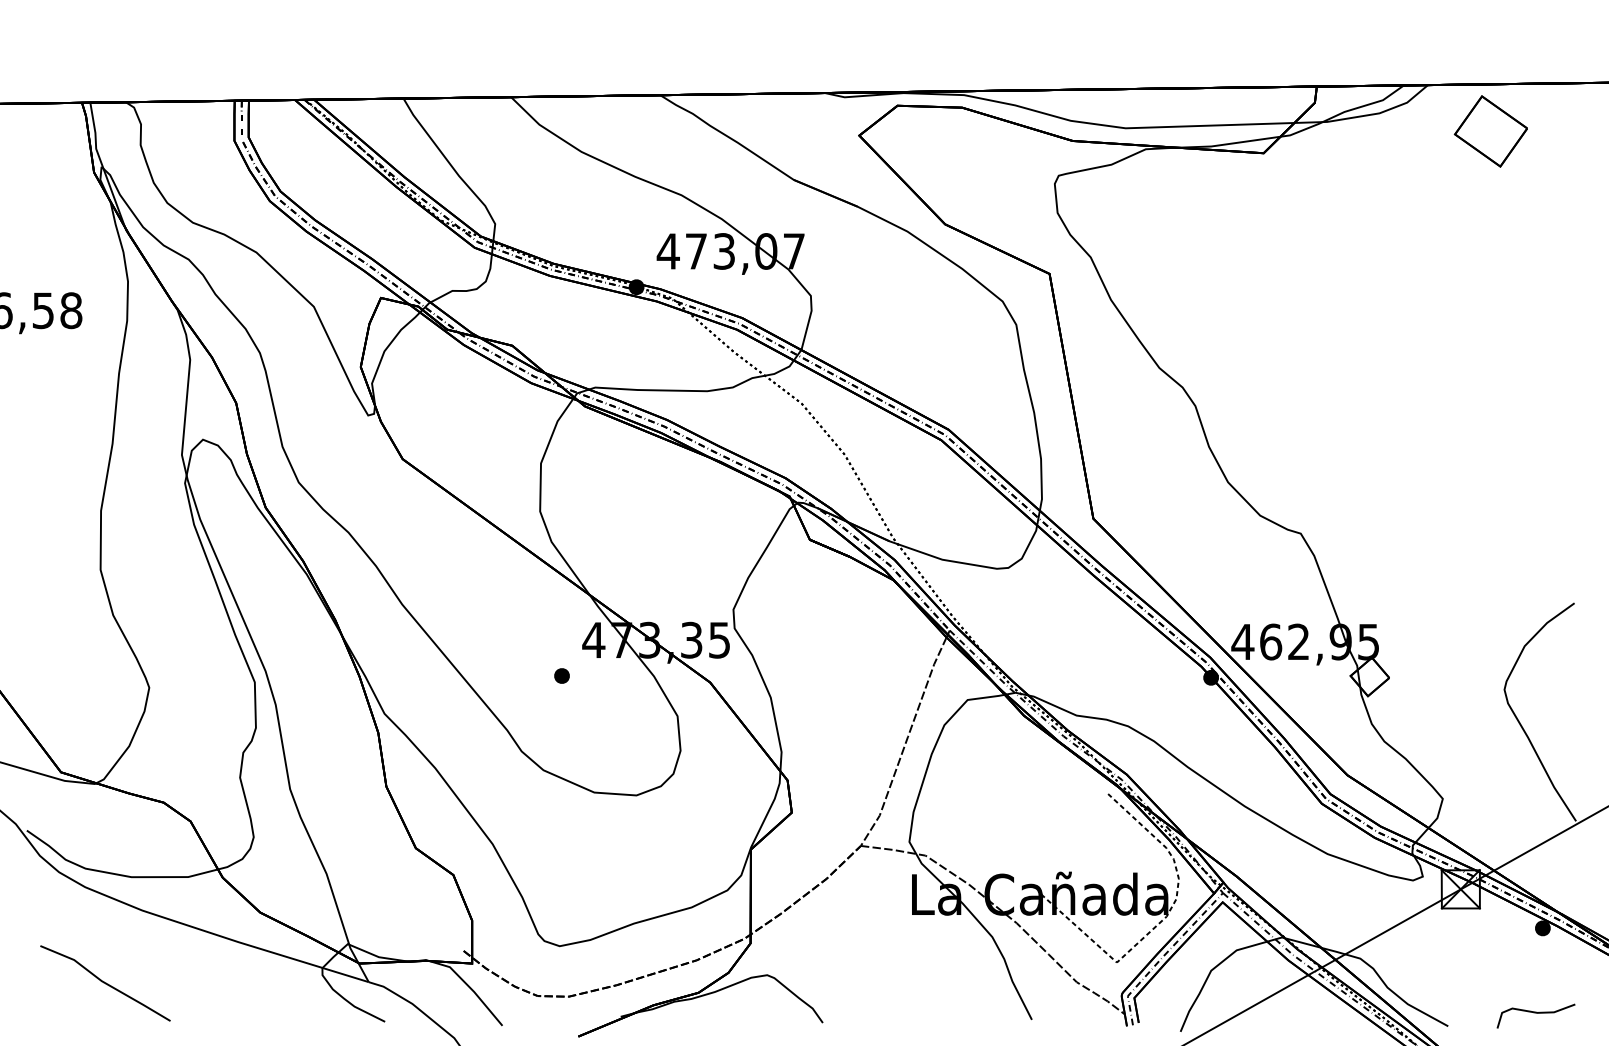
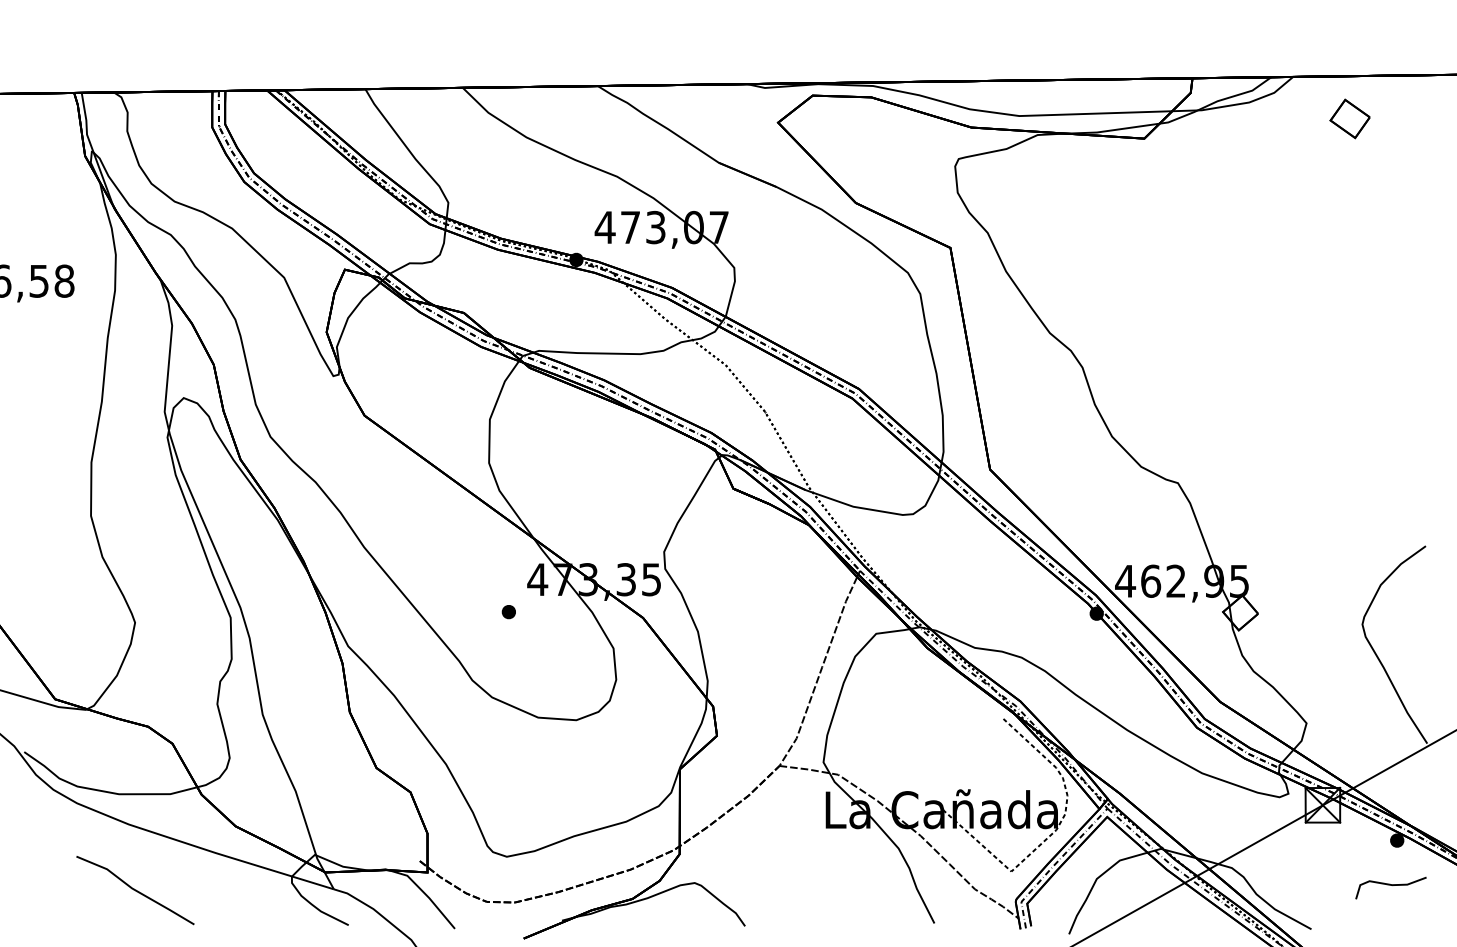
part: (1490, 131) -> (1349, 118), size x0.6
line: (105, 983) -> (135, 890), moved
curve: (1535, 1013) -> (1390, 885), moved

